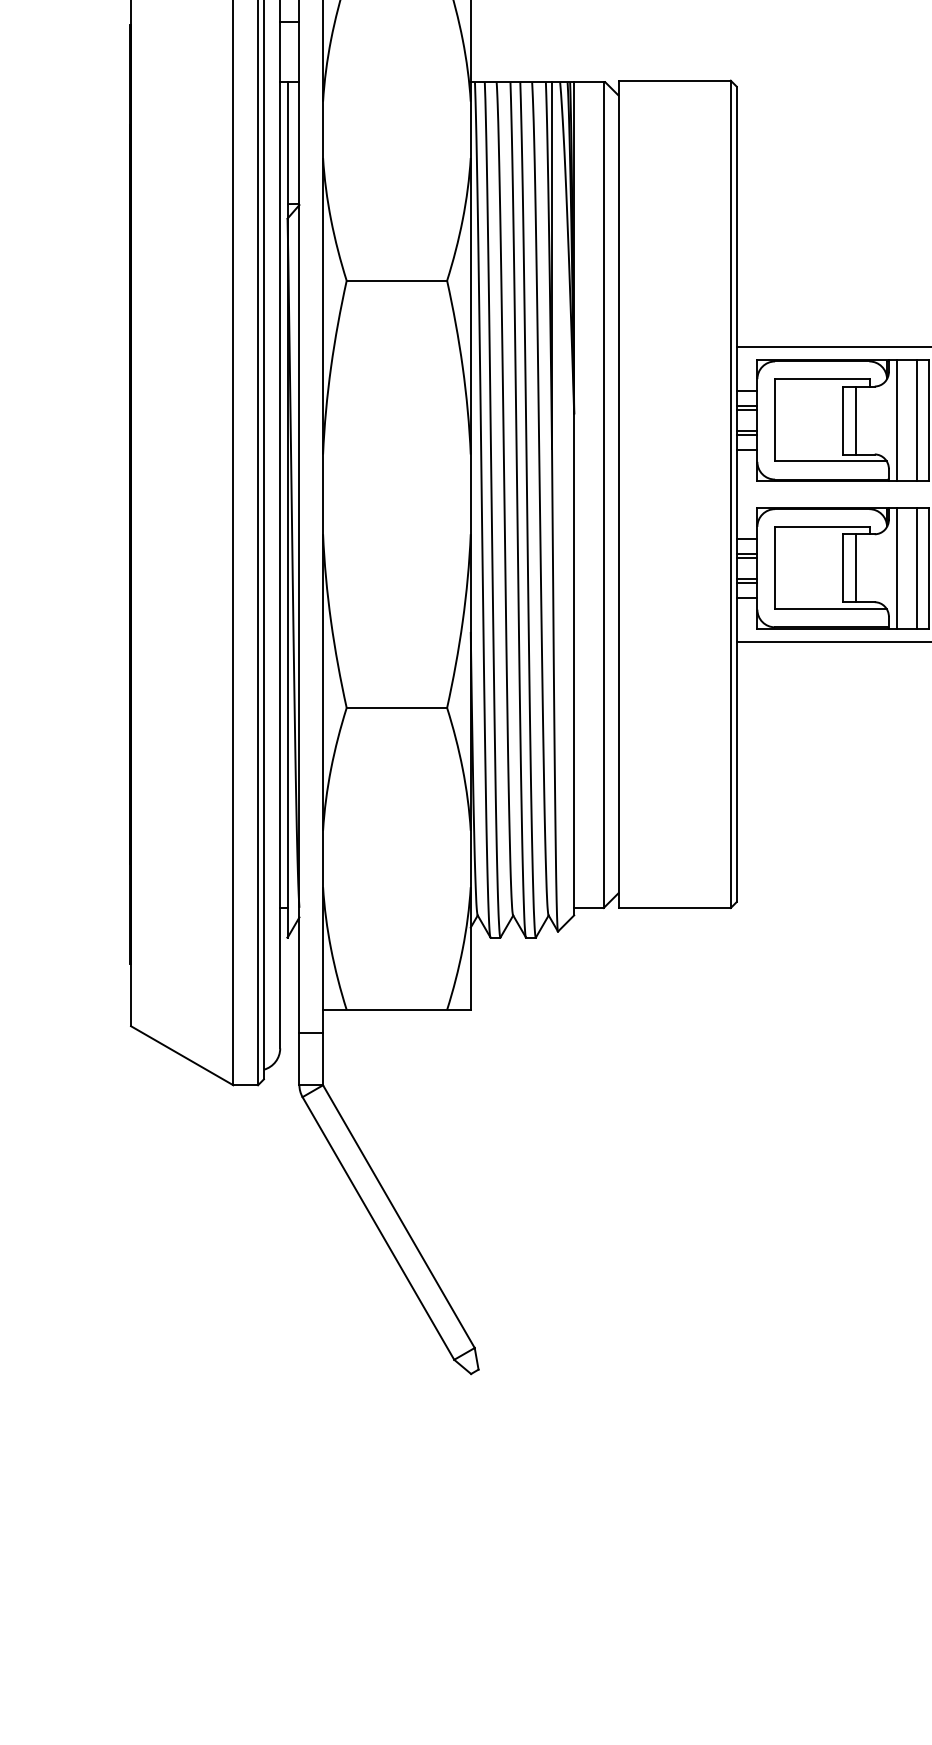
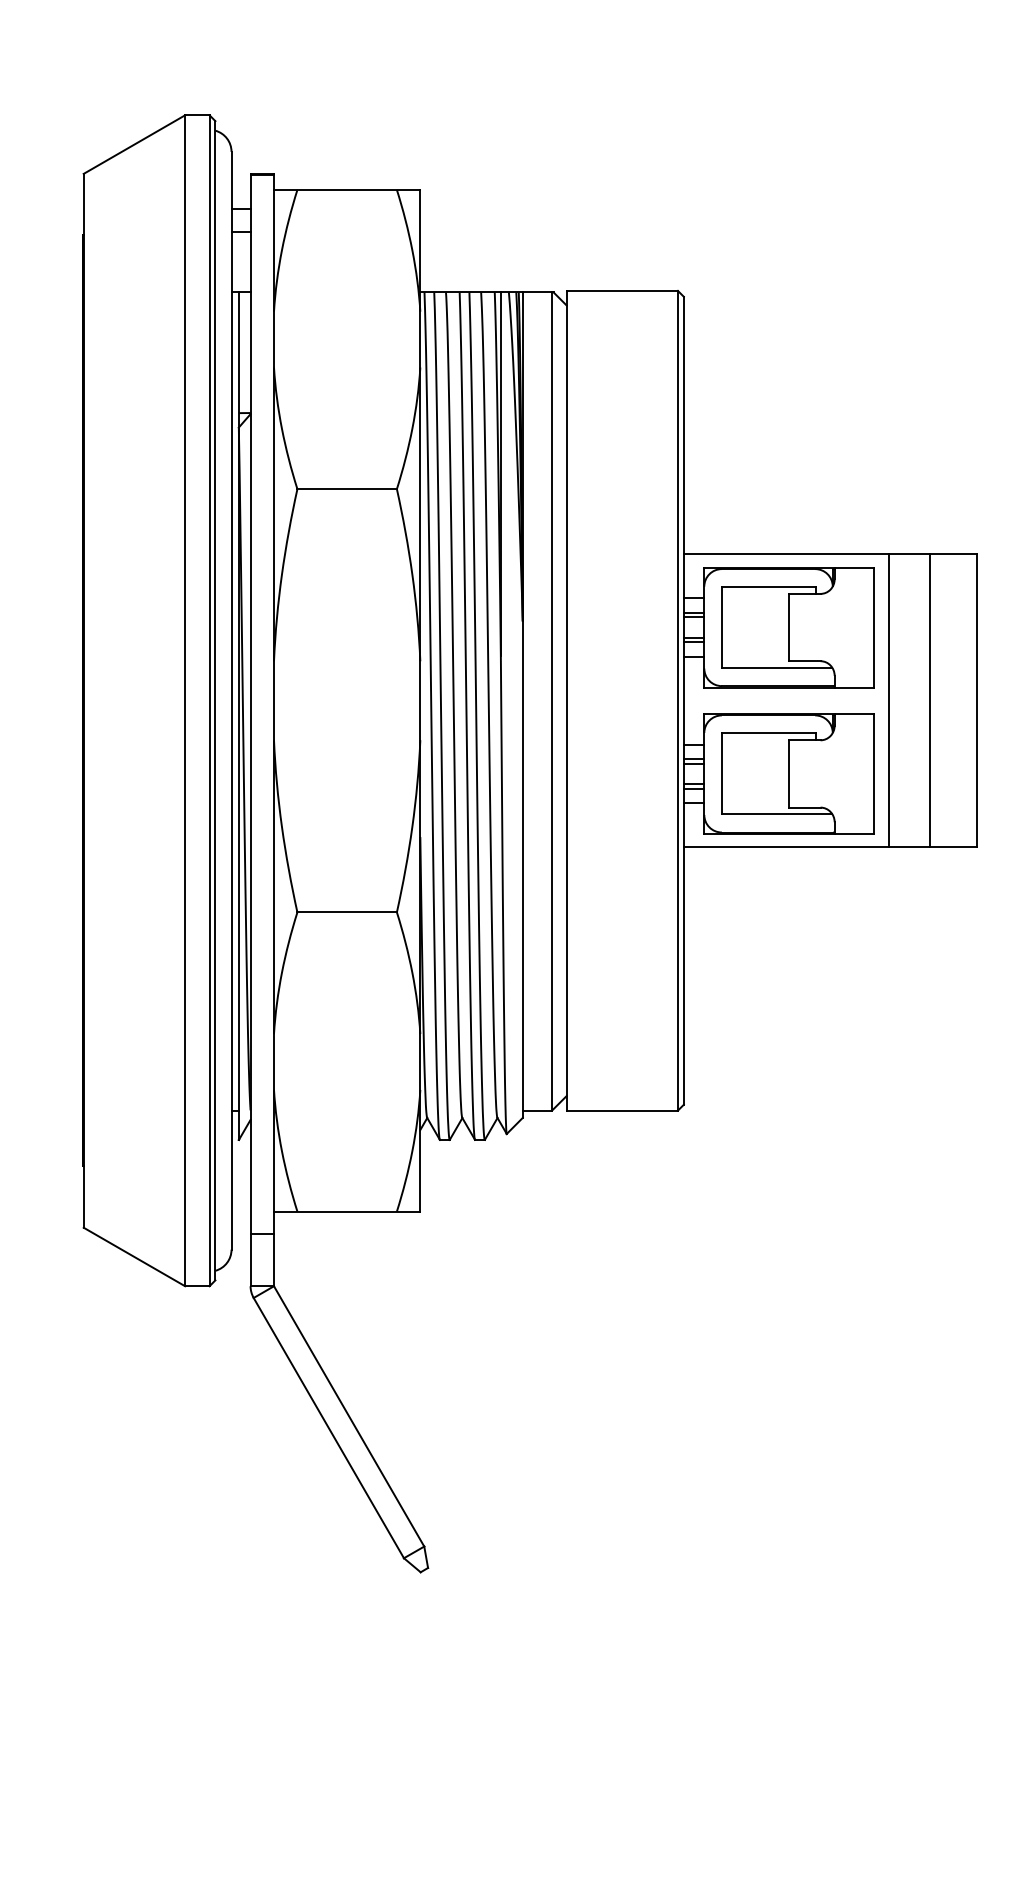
line: (855, 420) -> (801, 627), removed
line: (896, 420) -> (842, 627), removed
line: (917, 420) -> (862, 627), removed
line: (855, 567) -> (801, 773), removed
line: (896, 567) -> (842, 773), removed
line: (917, 567) -> (862, 773), removed

